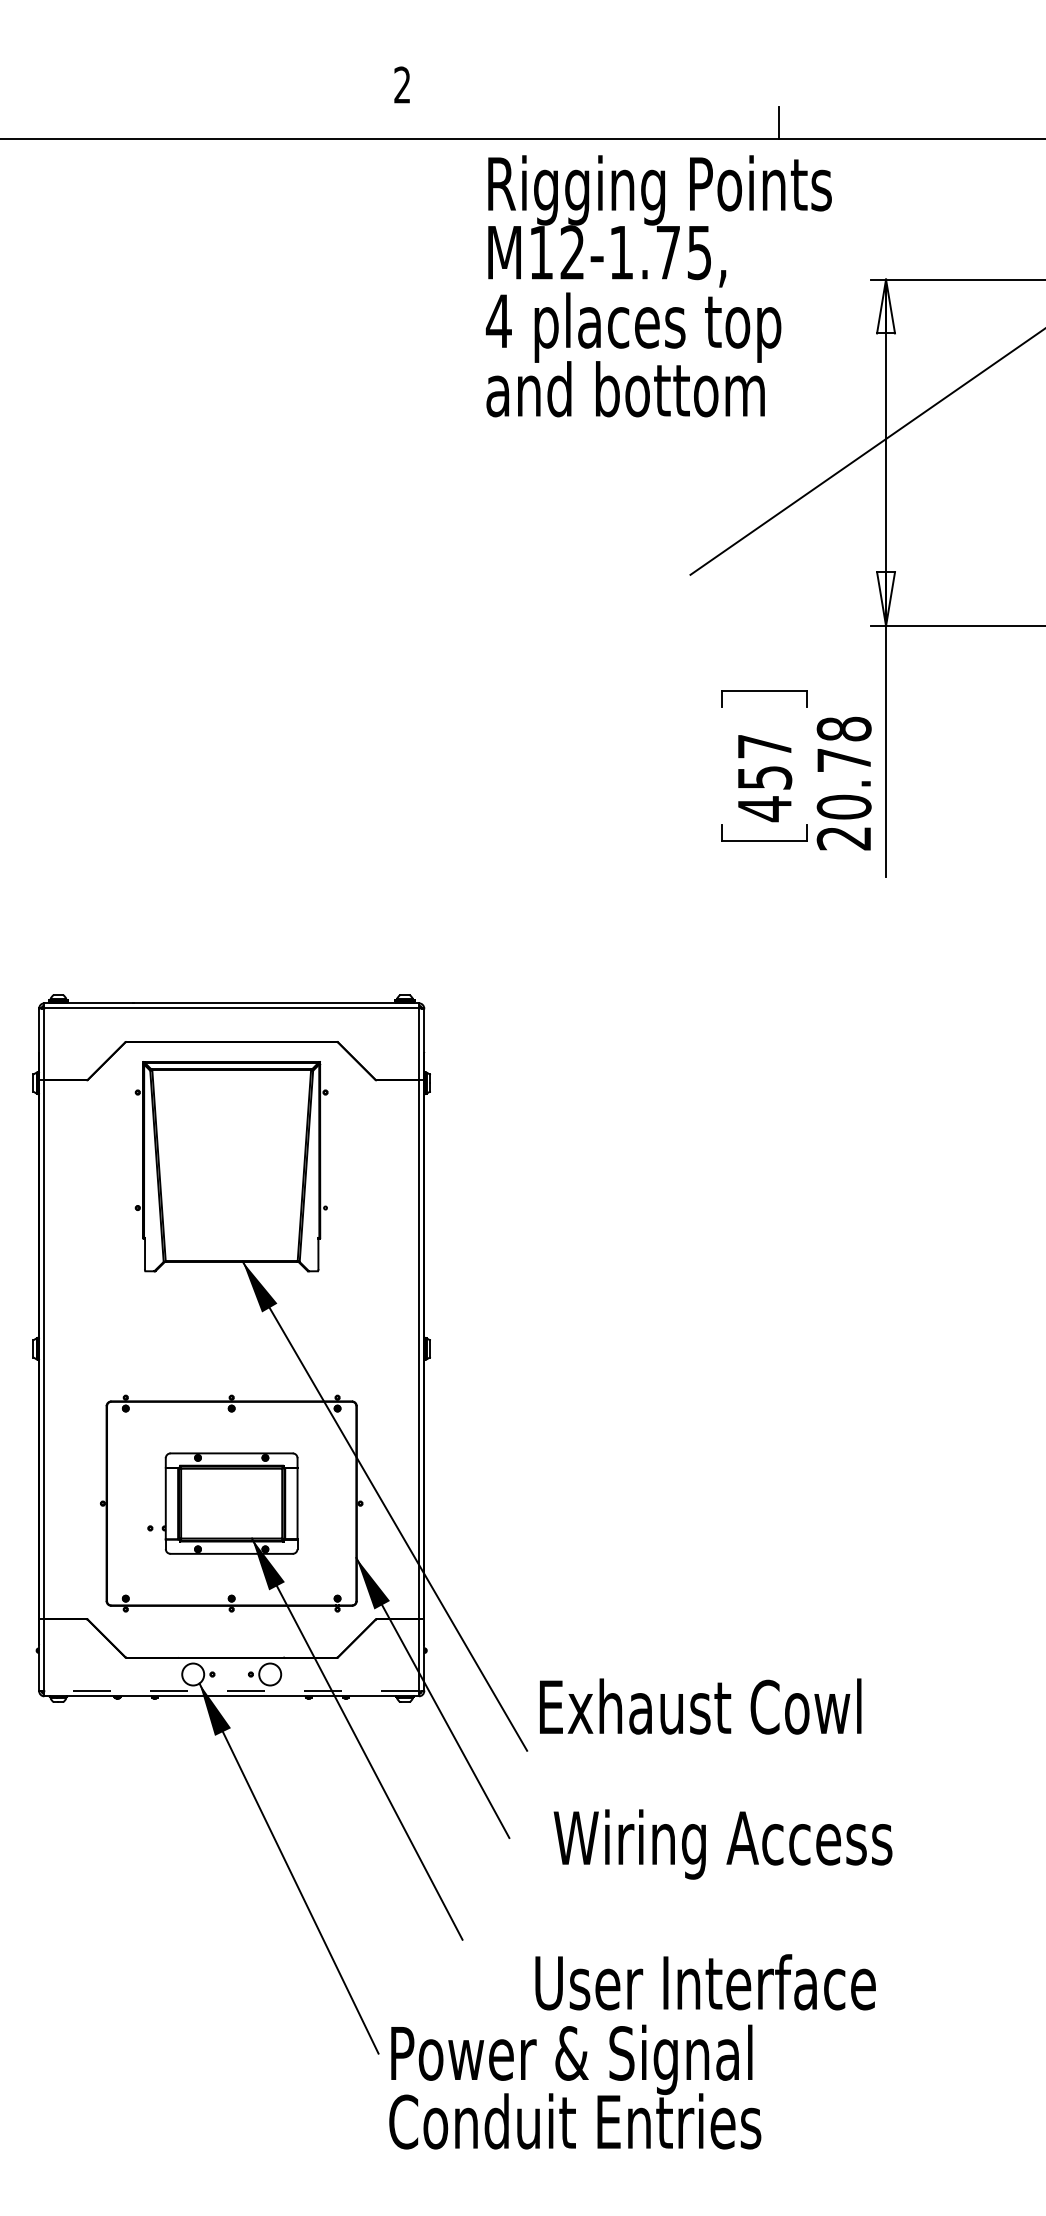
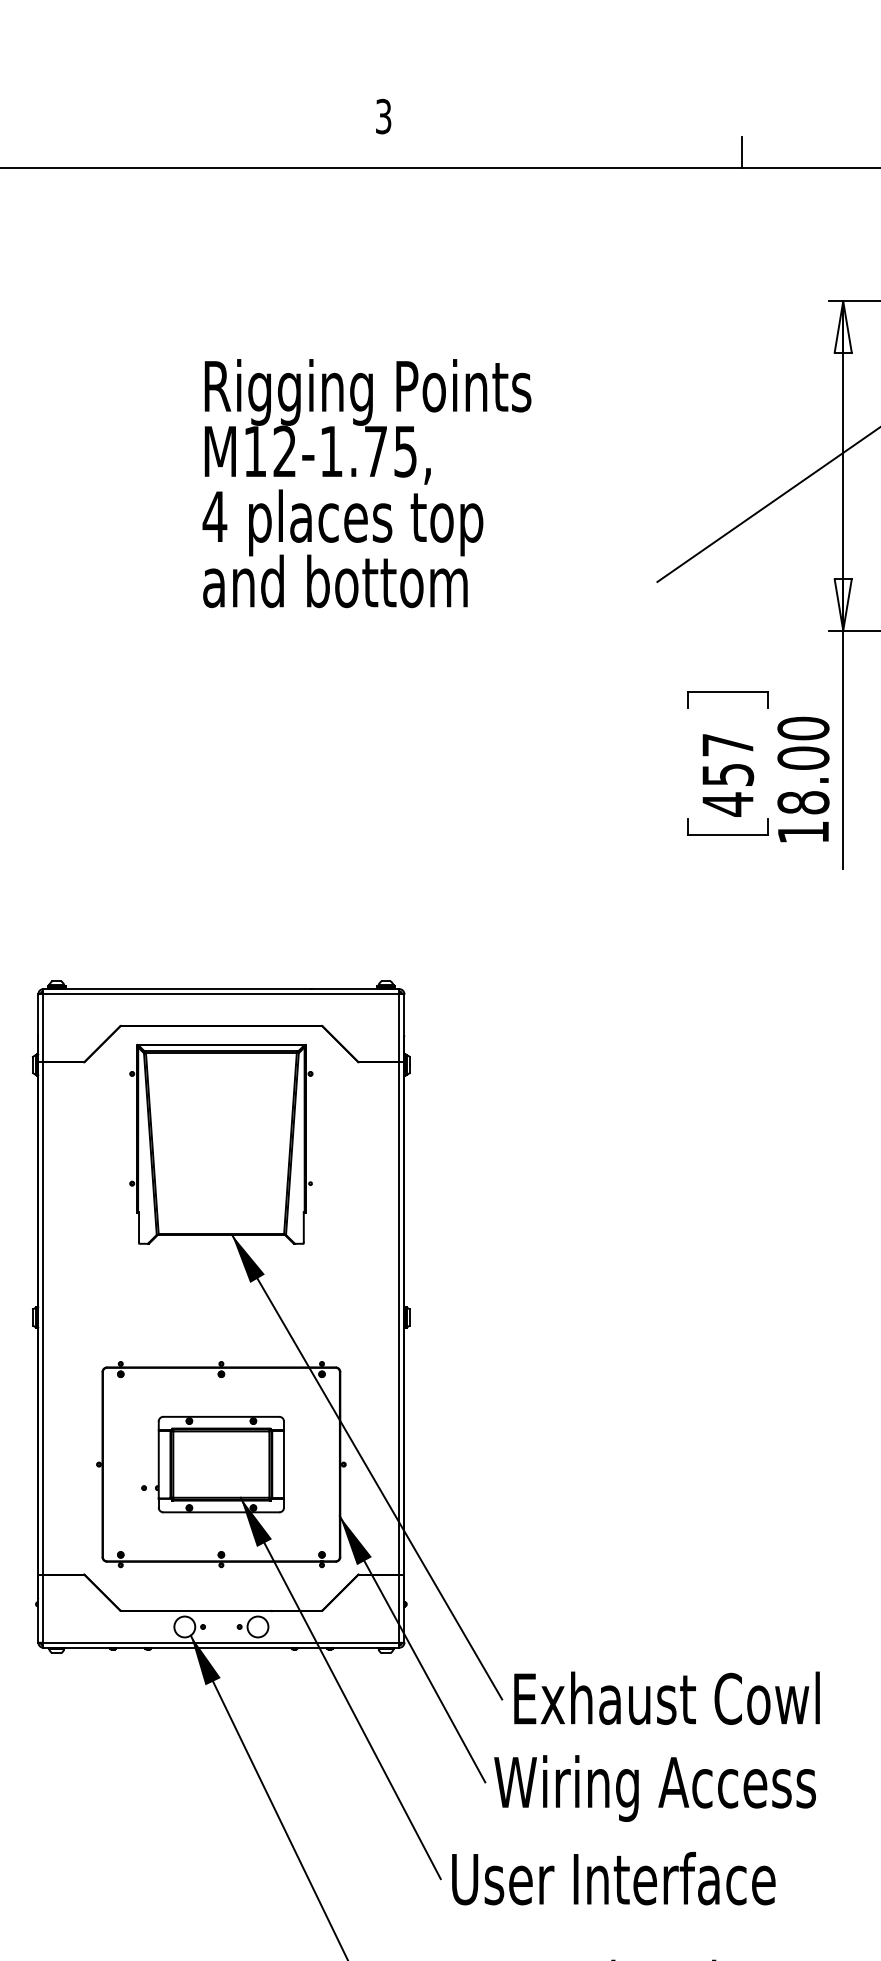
text: (402, 84) -> (383, 115), 2 -> 3
text: (658, 286) -> (366, 483), moved
text: (843, 783) -> (802, 780), 20.78 -> 18.00
line: (231, 1691) -> (221, 1643), dashed -> solid
text: (700, 1706) -> (666, 1698), moved
text: (722, 1844) -> (654, 1788), moved
text: (705, 1982) -> (613, 1878), moved

